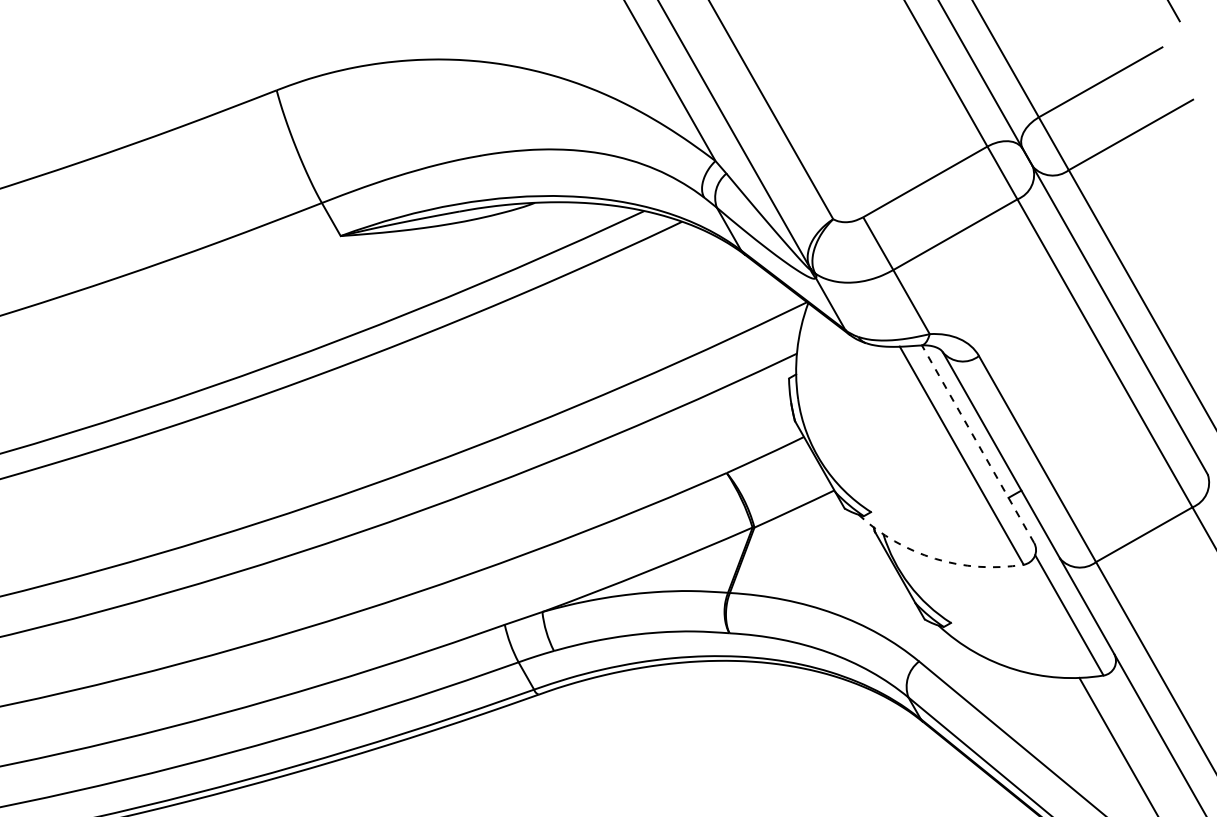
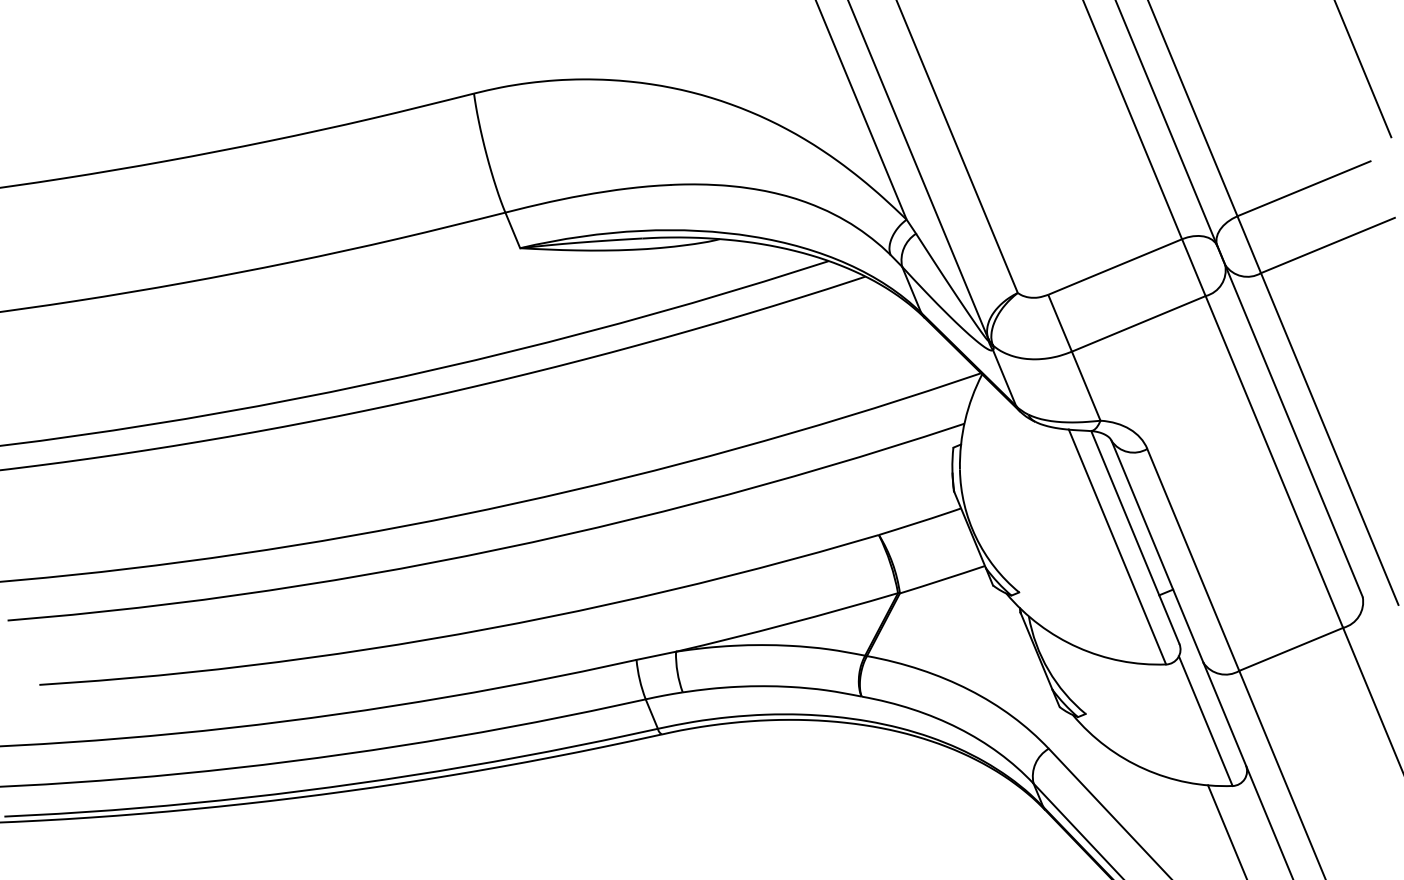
line: (978, 443) -> (1135, 536), dashed -> solid
arc: (935, 558) -> (1078, 647), dashed -> solid

